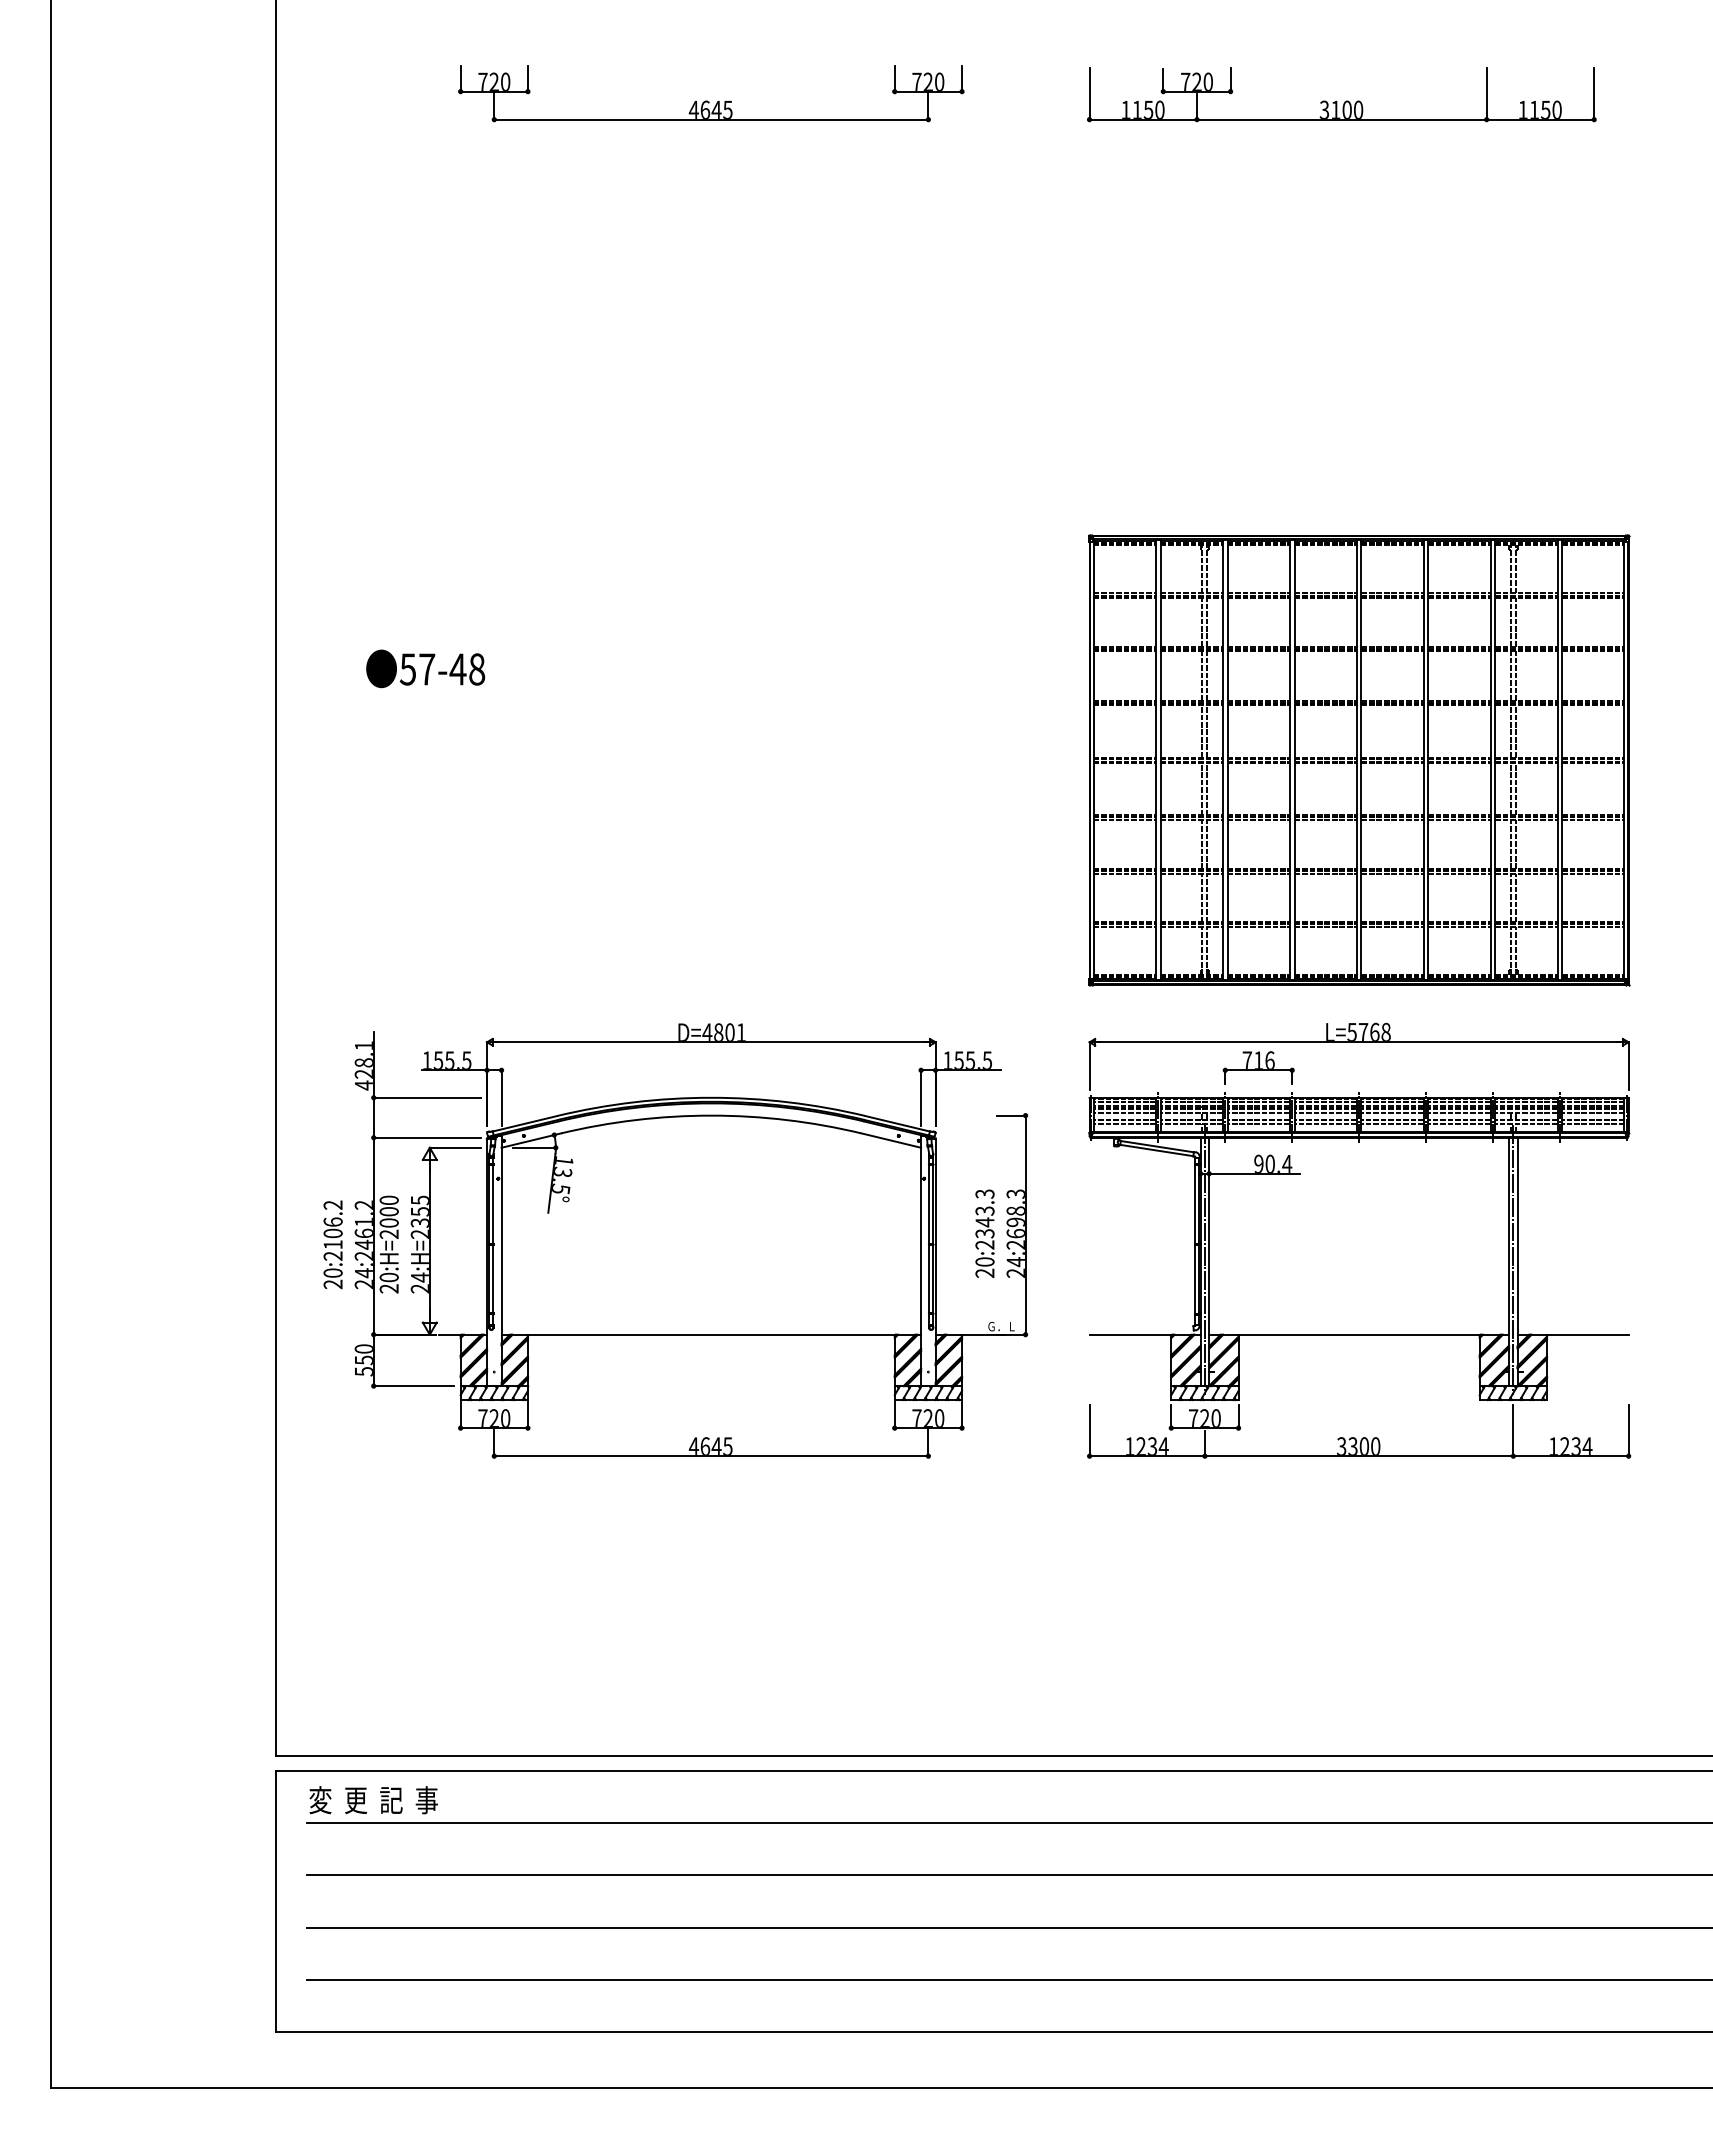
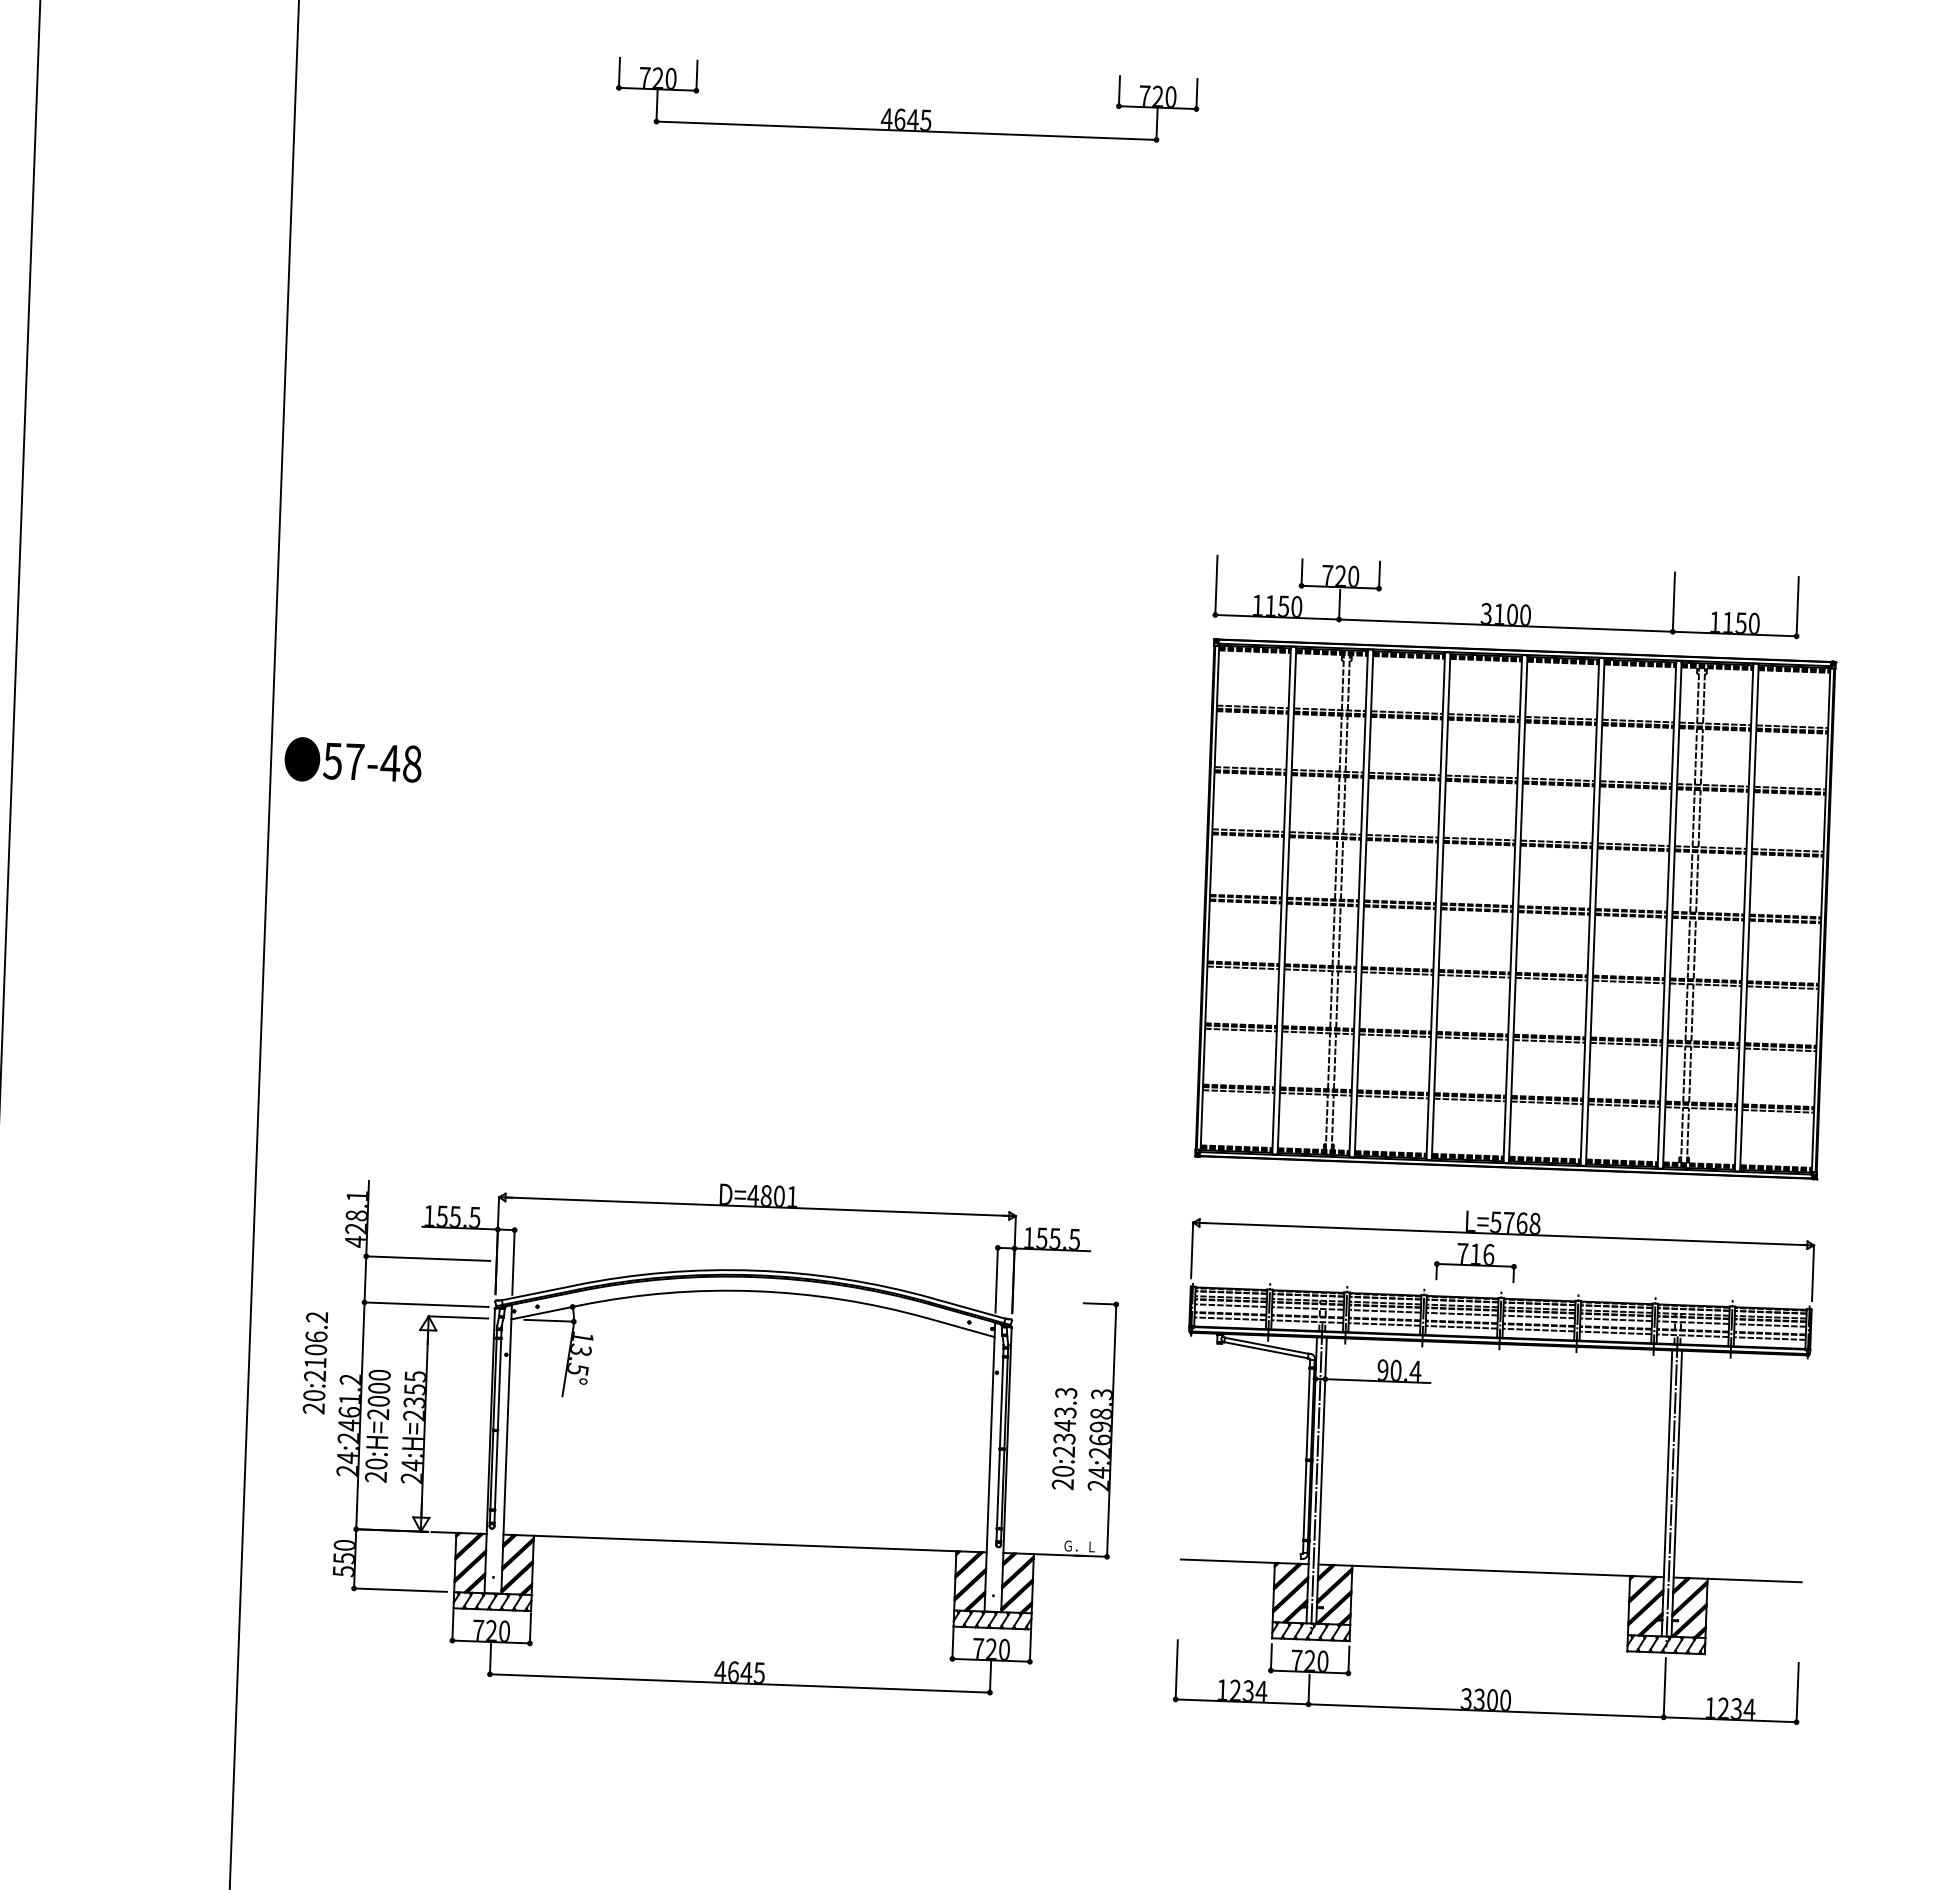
part: (707, 100) -> (902, 108), moved
part: (1344, 101) -> (1509, 604), moved
text: (425, 668) -> (353, 760), moved
part: (1258, 1067) -> (1475, 1262), moved
text: (332, 1244) -> (314, 1362), moved

